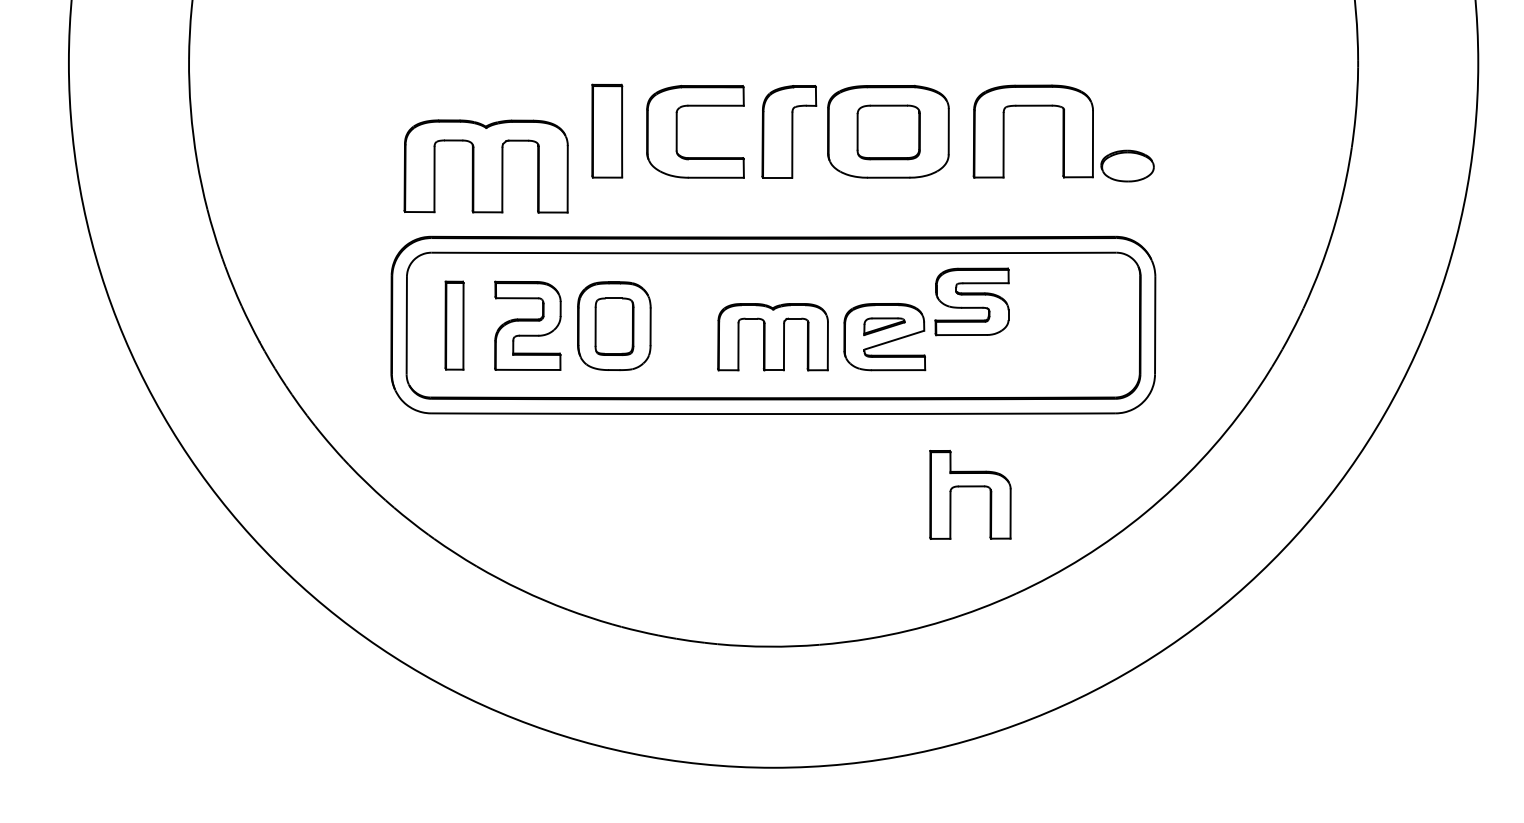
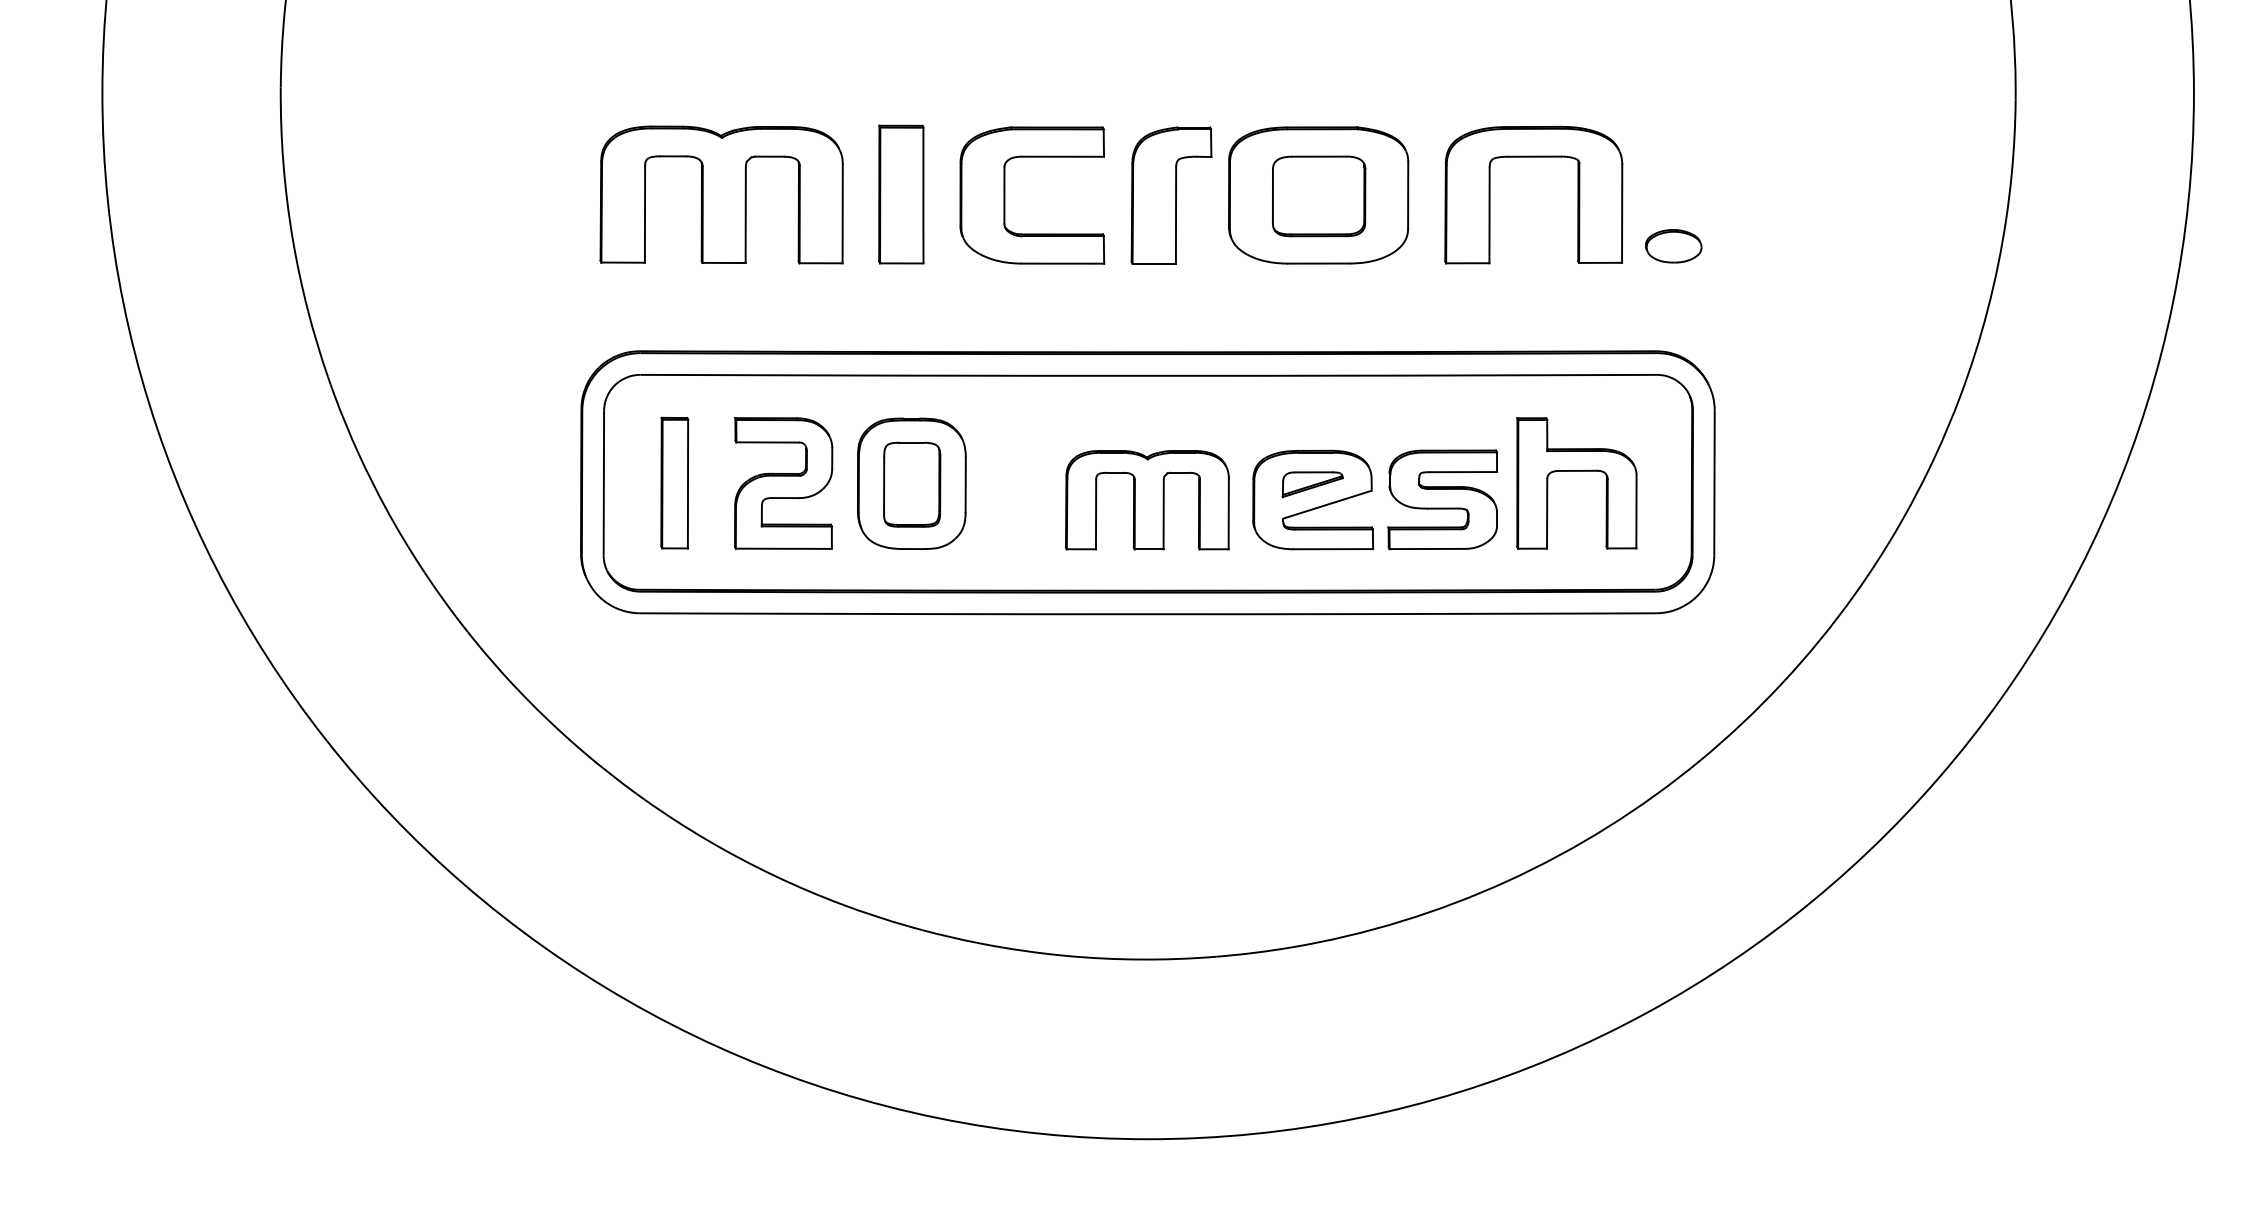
part: (1127, 165) -> (1673, 245), size x0.71
part: (485, 166) -> (720, 194), moved
part: (971, 301) -> (1441, 499), moved
part: (970, 487) -> (1576, 472), moved

